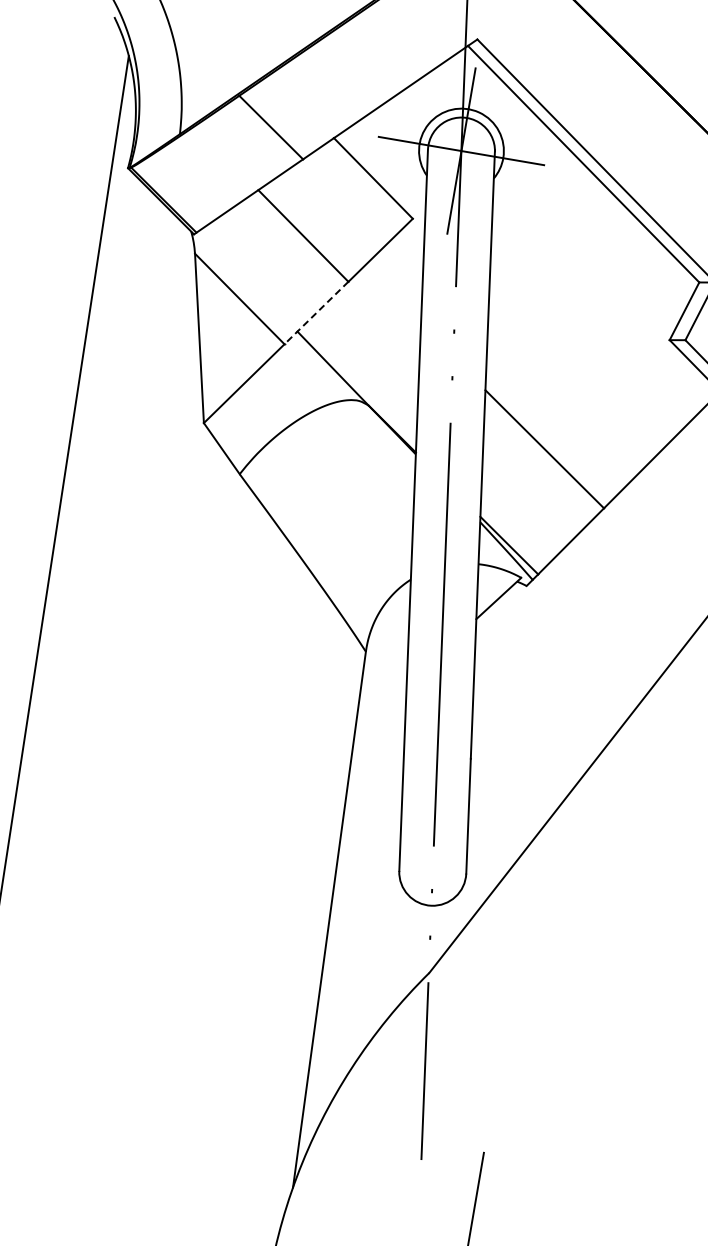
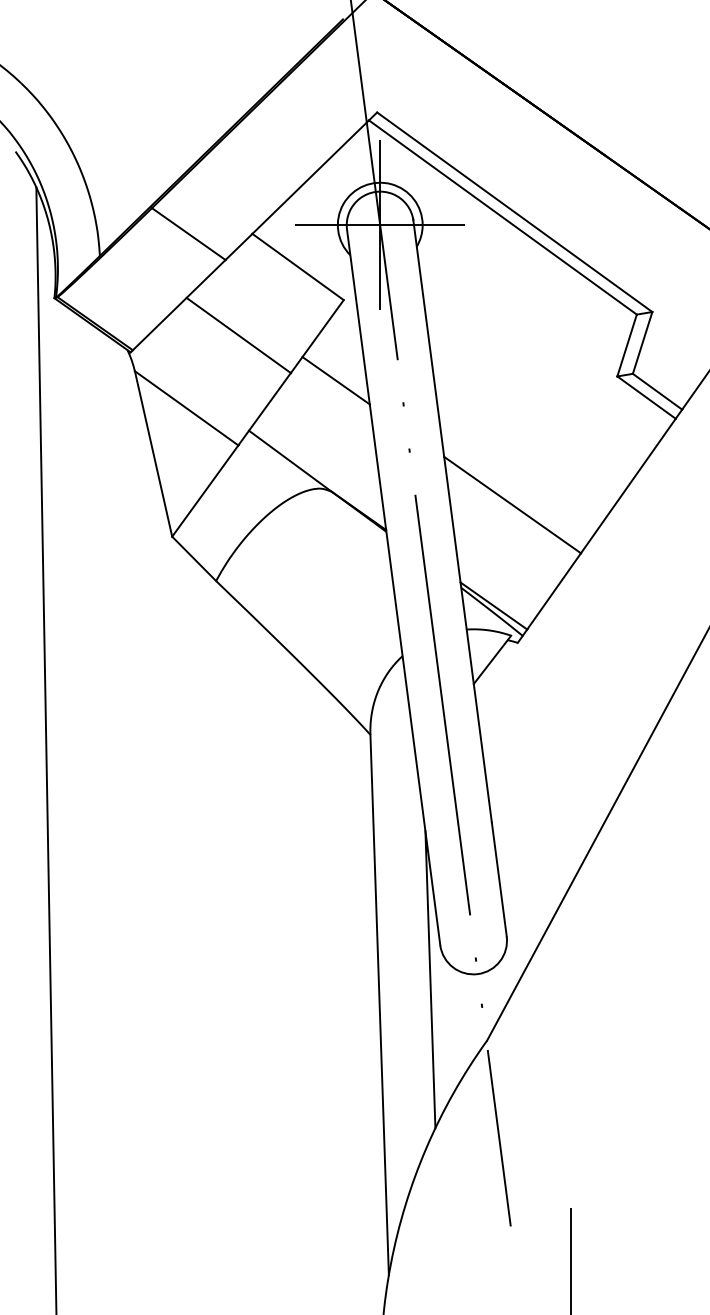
line: (391, 296) -> (335, 380), added
line: (316, 313) -> (264, 409), dashed -> solid
line: (383, 903) -> (430, 979), added

